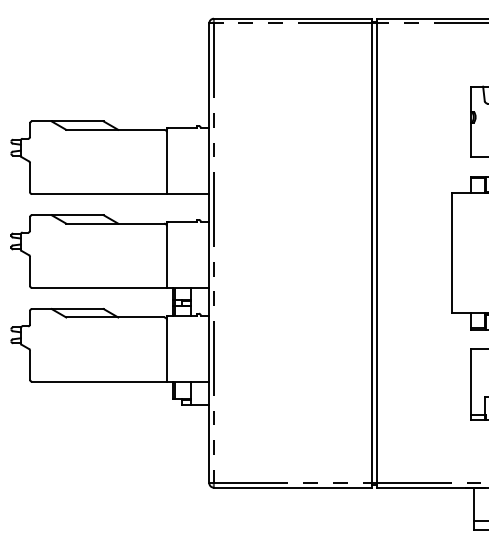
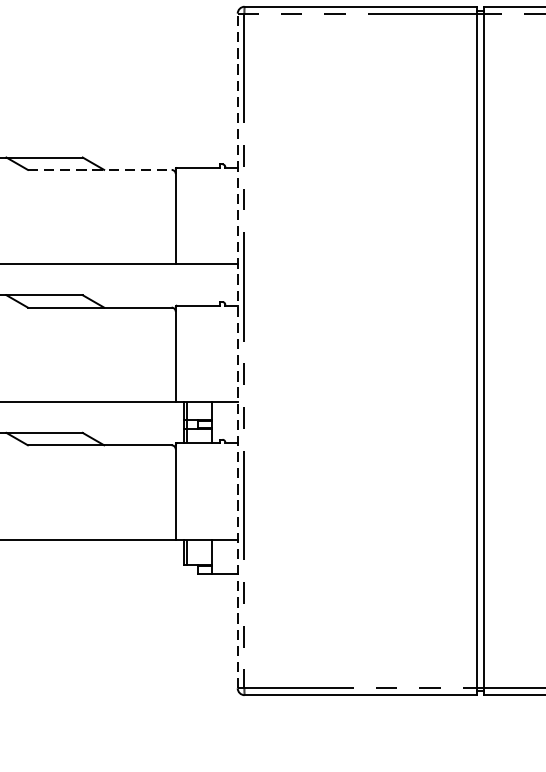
line: (115, 129) -> (100, 169), solid -> dashed
line: (209, 253) -> (238, 351), solid -> dashed

